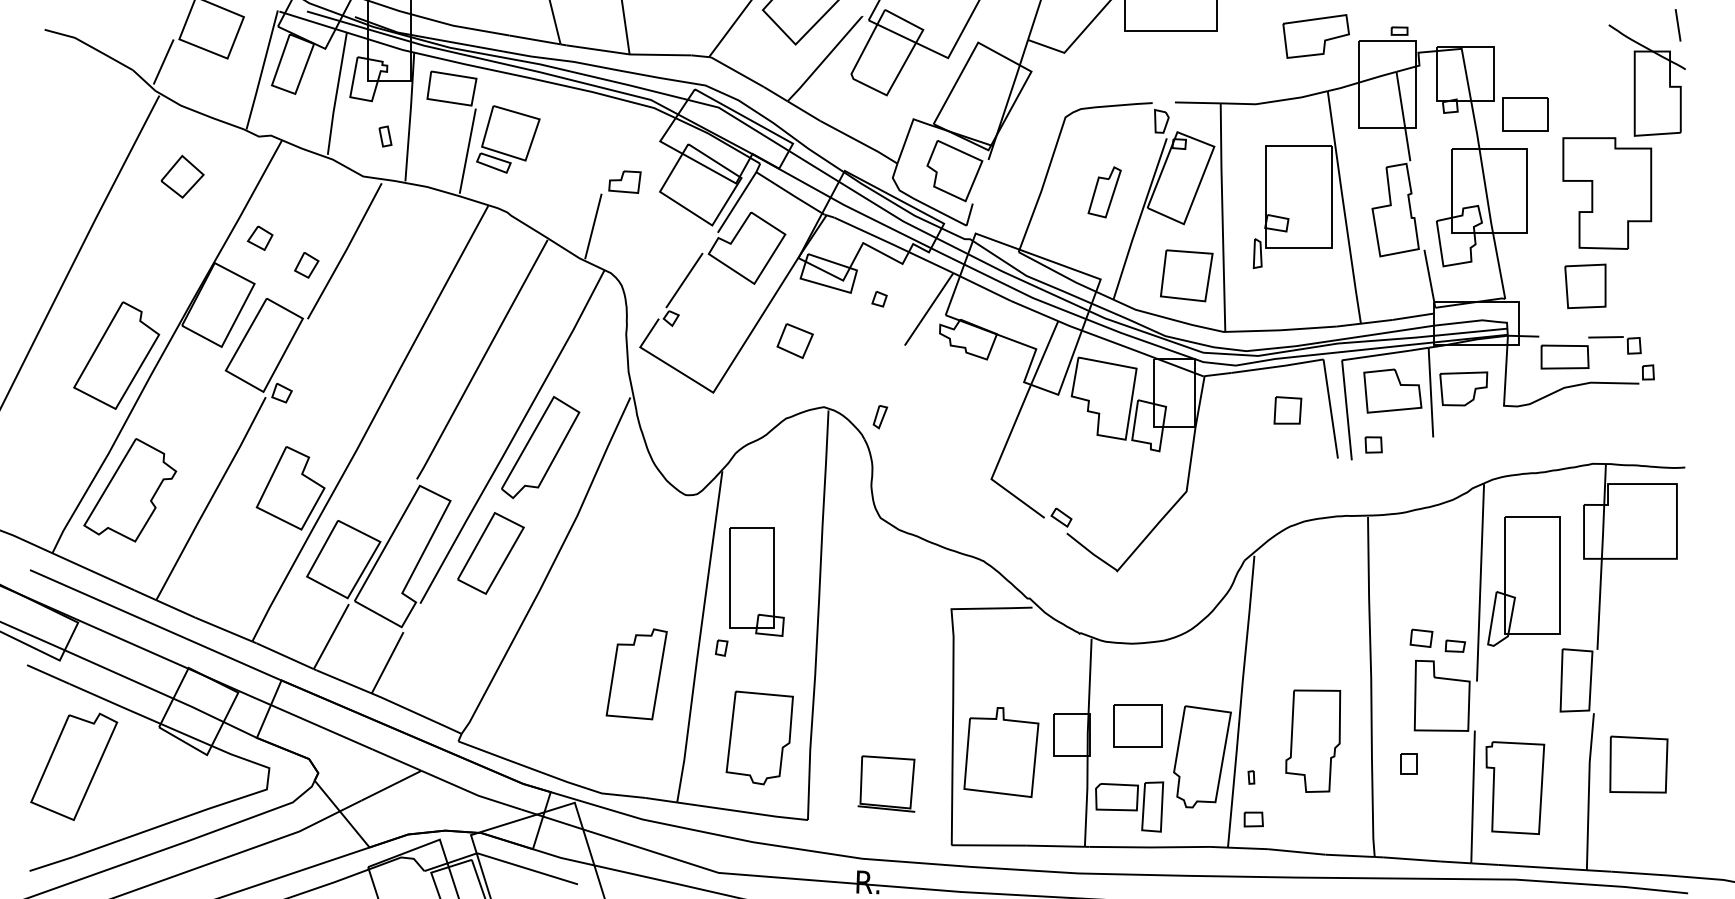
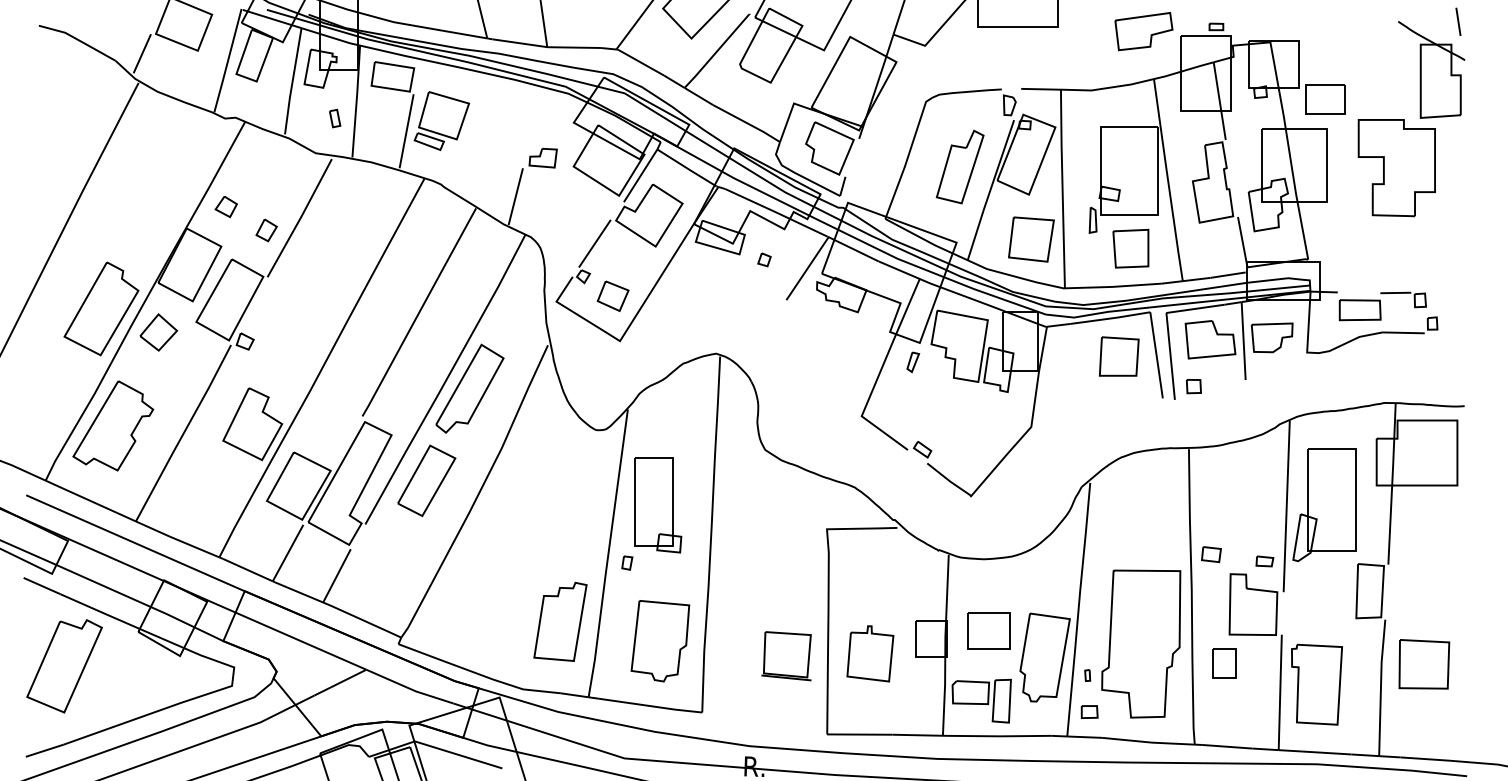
part: (182, 176) -> (158, 332), moved
part: (1103, 191) -> (959, 166), size x1.67
part: (1584, 286) -> (1130, 248), moved
part: (794, 340) -> (612, 295), moved
part: (1288, 410) -> (1119, 356), size x1.67
part: (880, 417) -> (913, 362), moved
part: (1421, 638) -> (1211, 554), moved
part: (636, 673) -> (560, 621), moved
part: (1313, 740) -> (1141, 643), size x1.67
part: (1001, 752) -> (870, 653), size x0.71
part: (1408, 763) -> (1224, 663), size x1.67
part: (886, 784) -> (786, 656), moved

